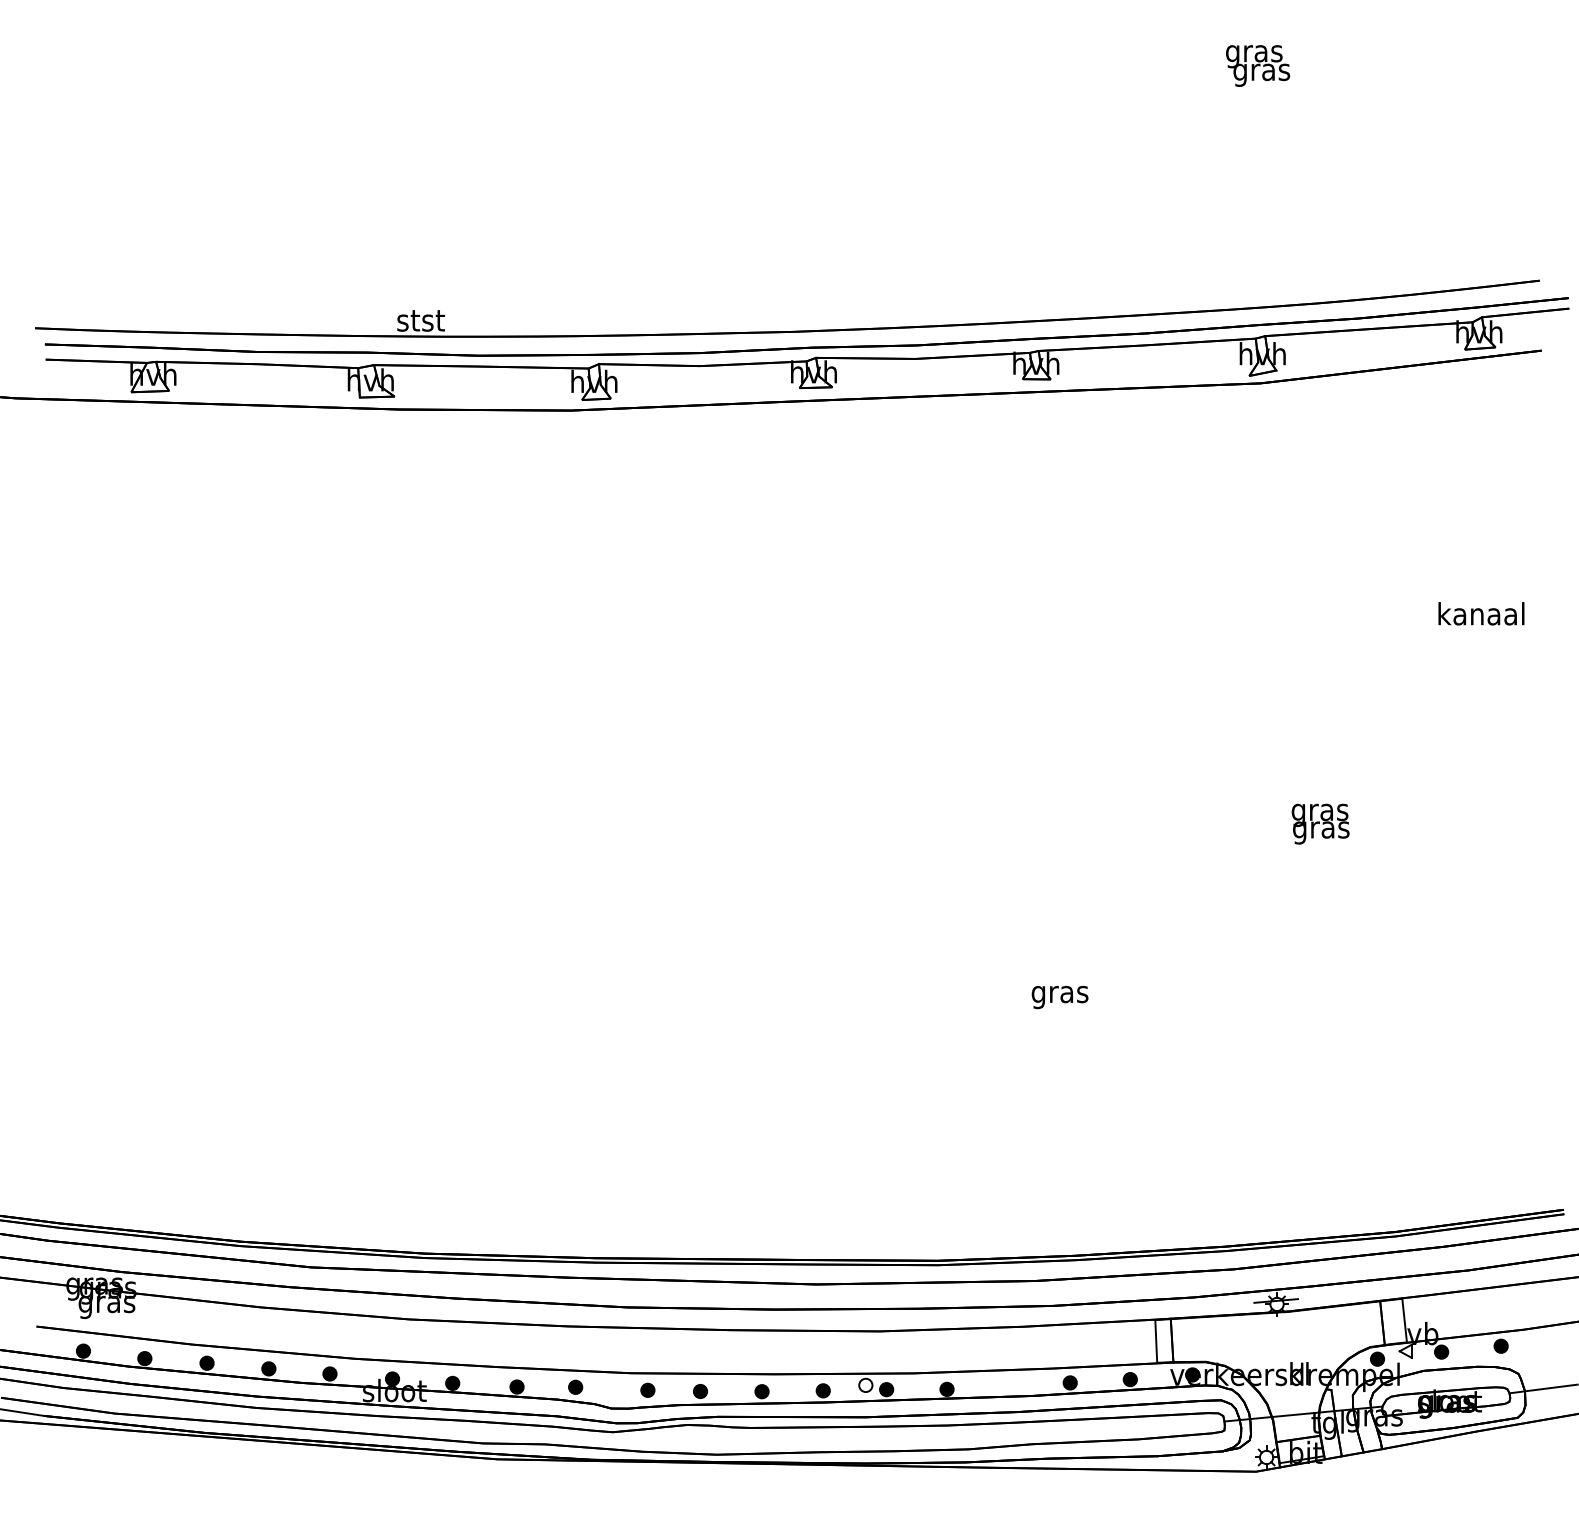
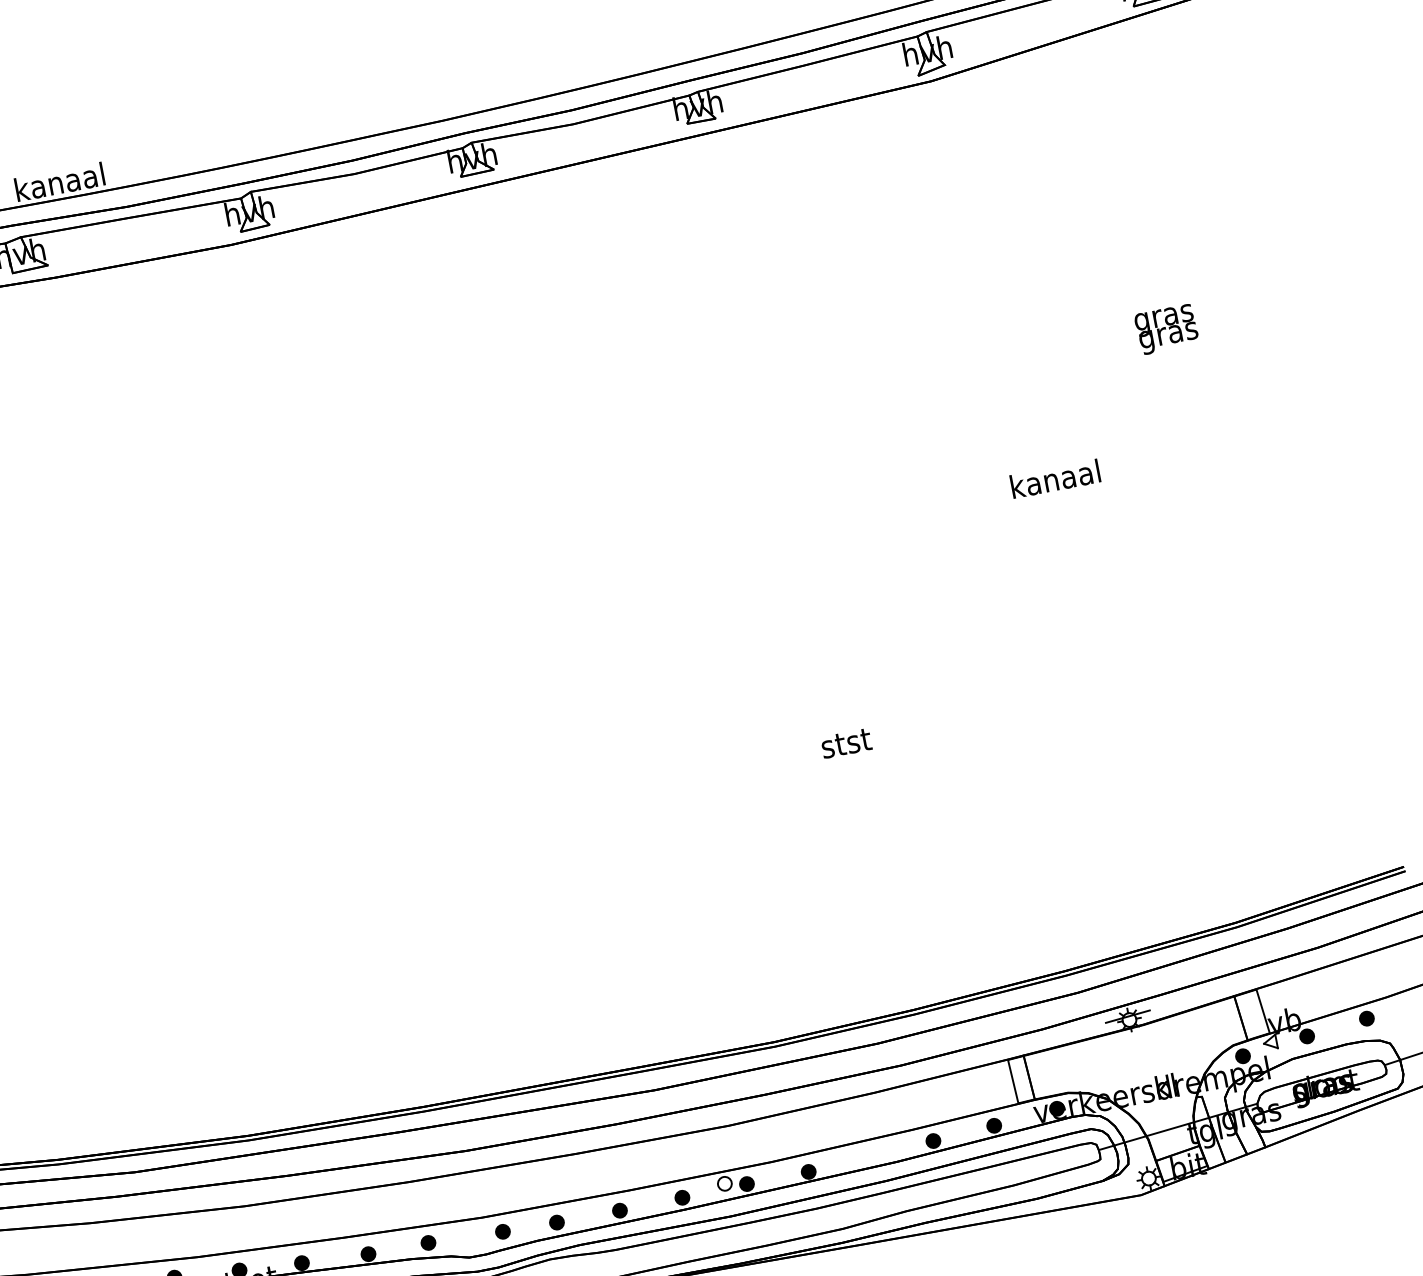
text: (420, 319) -> (59, 181), stst -> kanaal
text: (1481, 613) -> (1055, 478), moved
text: (1320, 823) -> (1166, 328), moved
text: (1059, 995) -> (846, 746), gras -> stst

